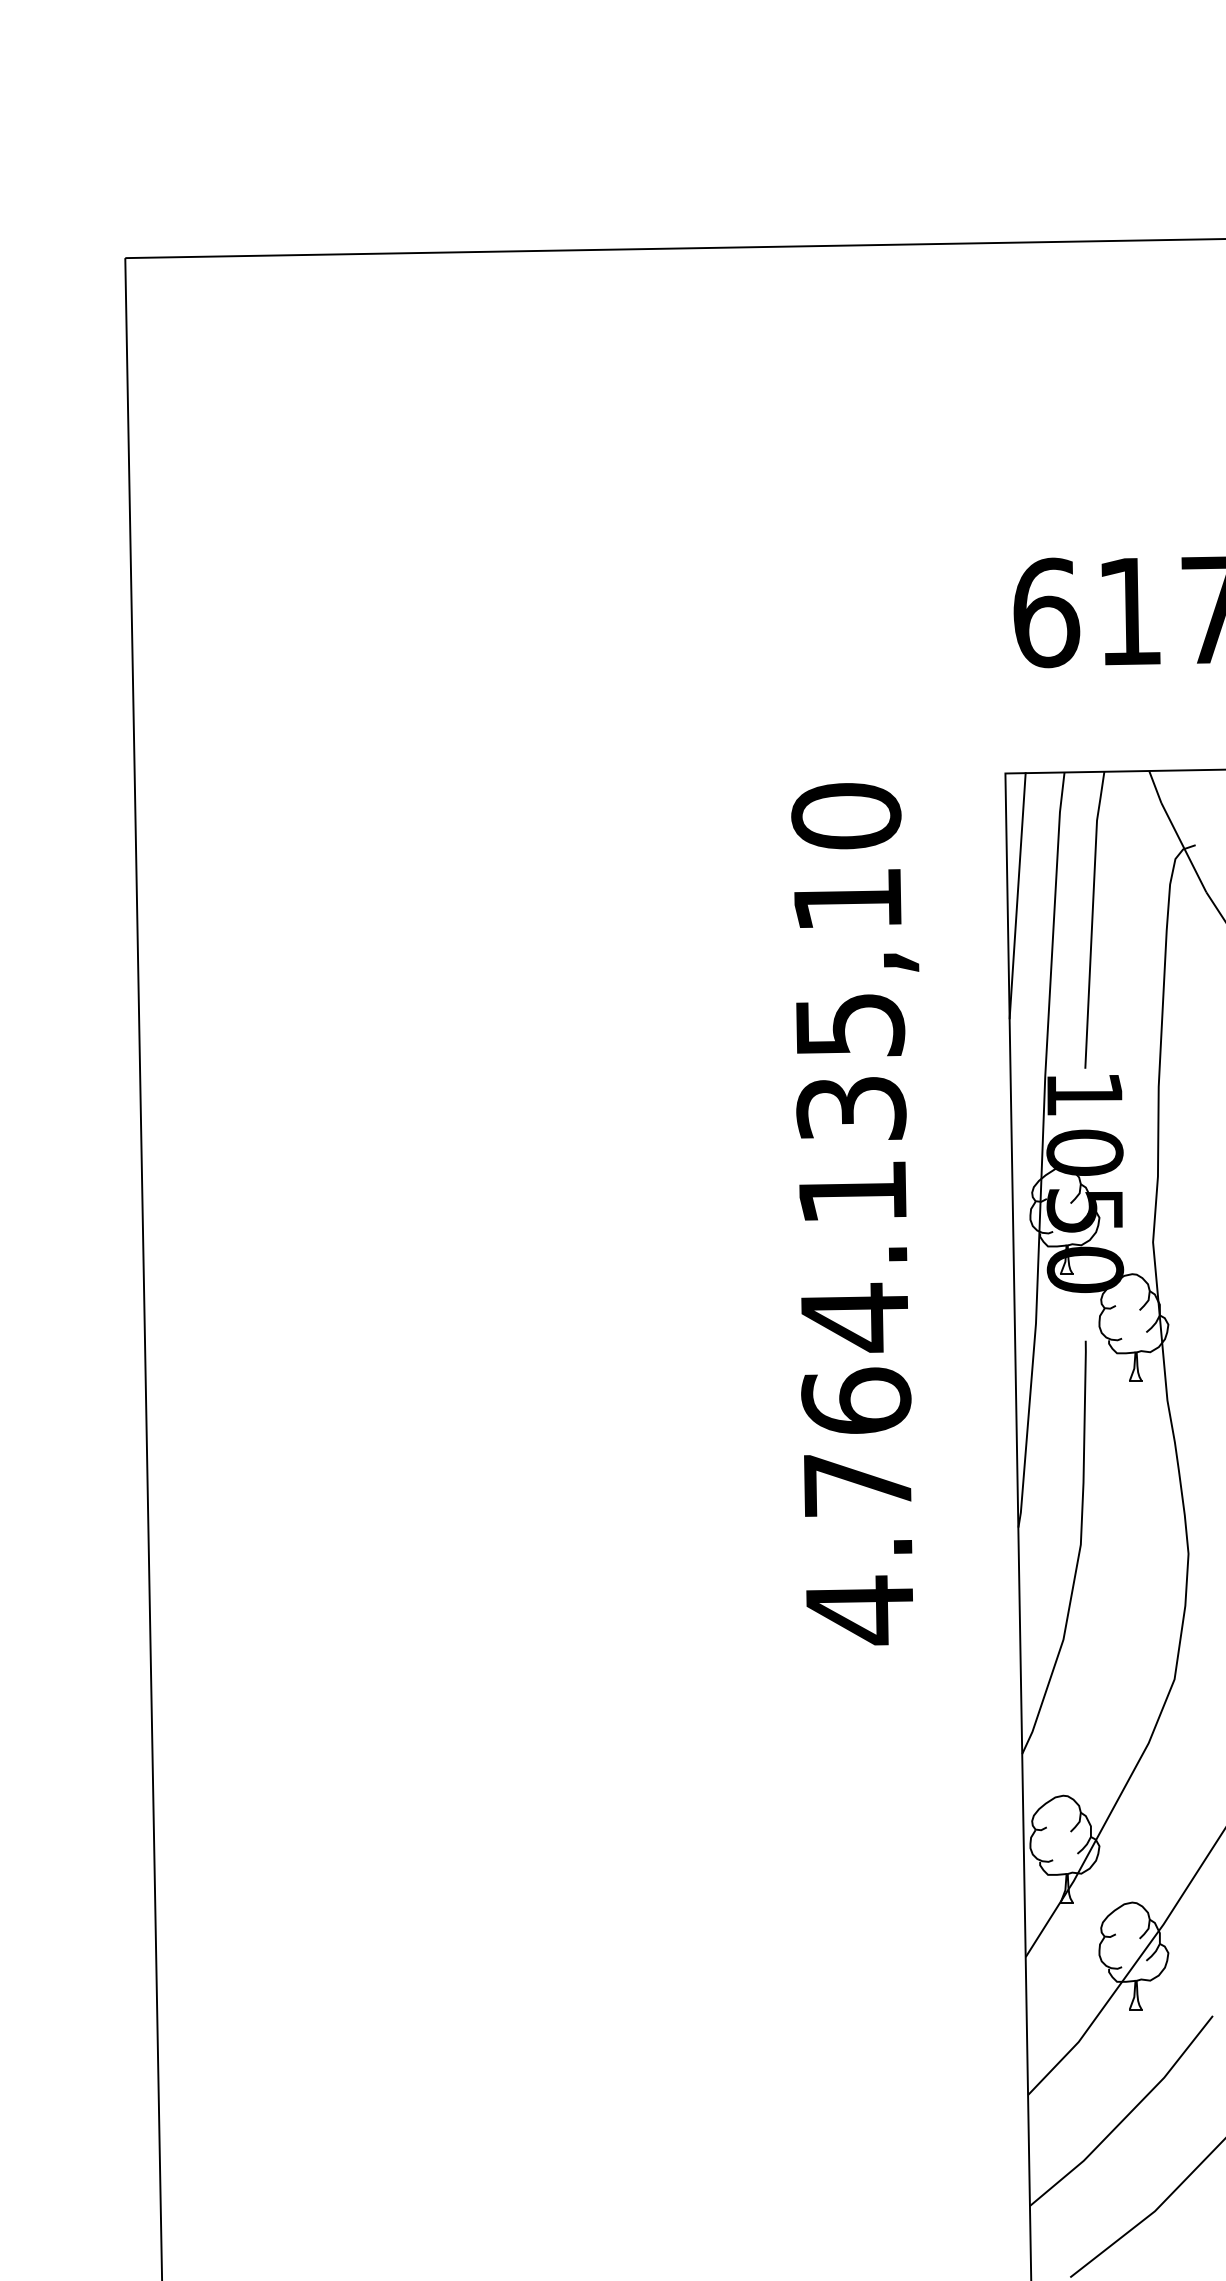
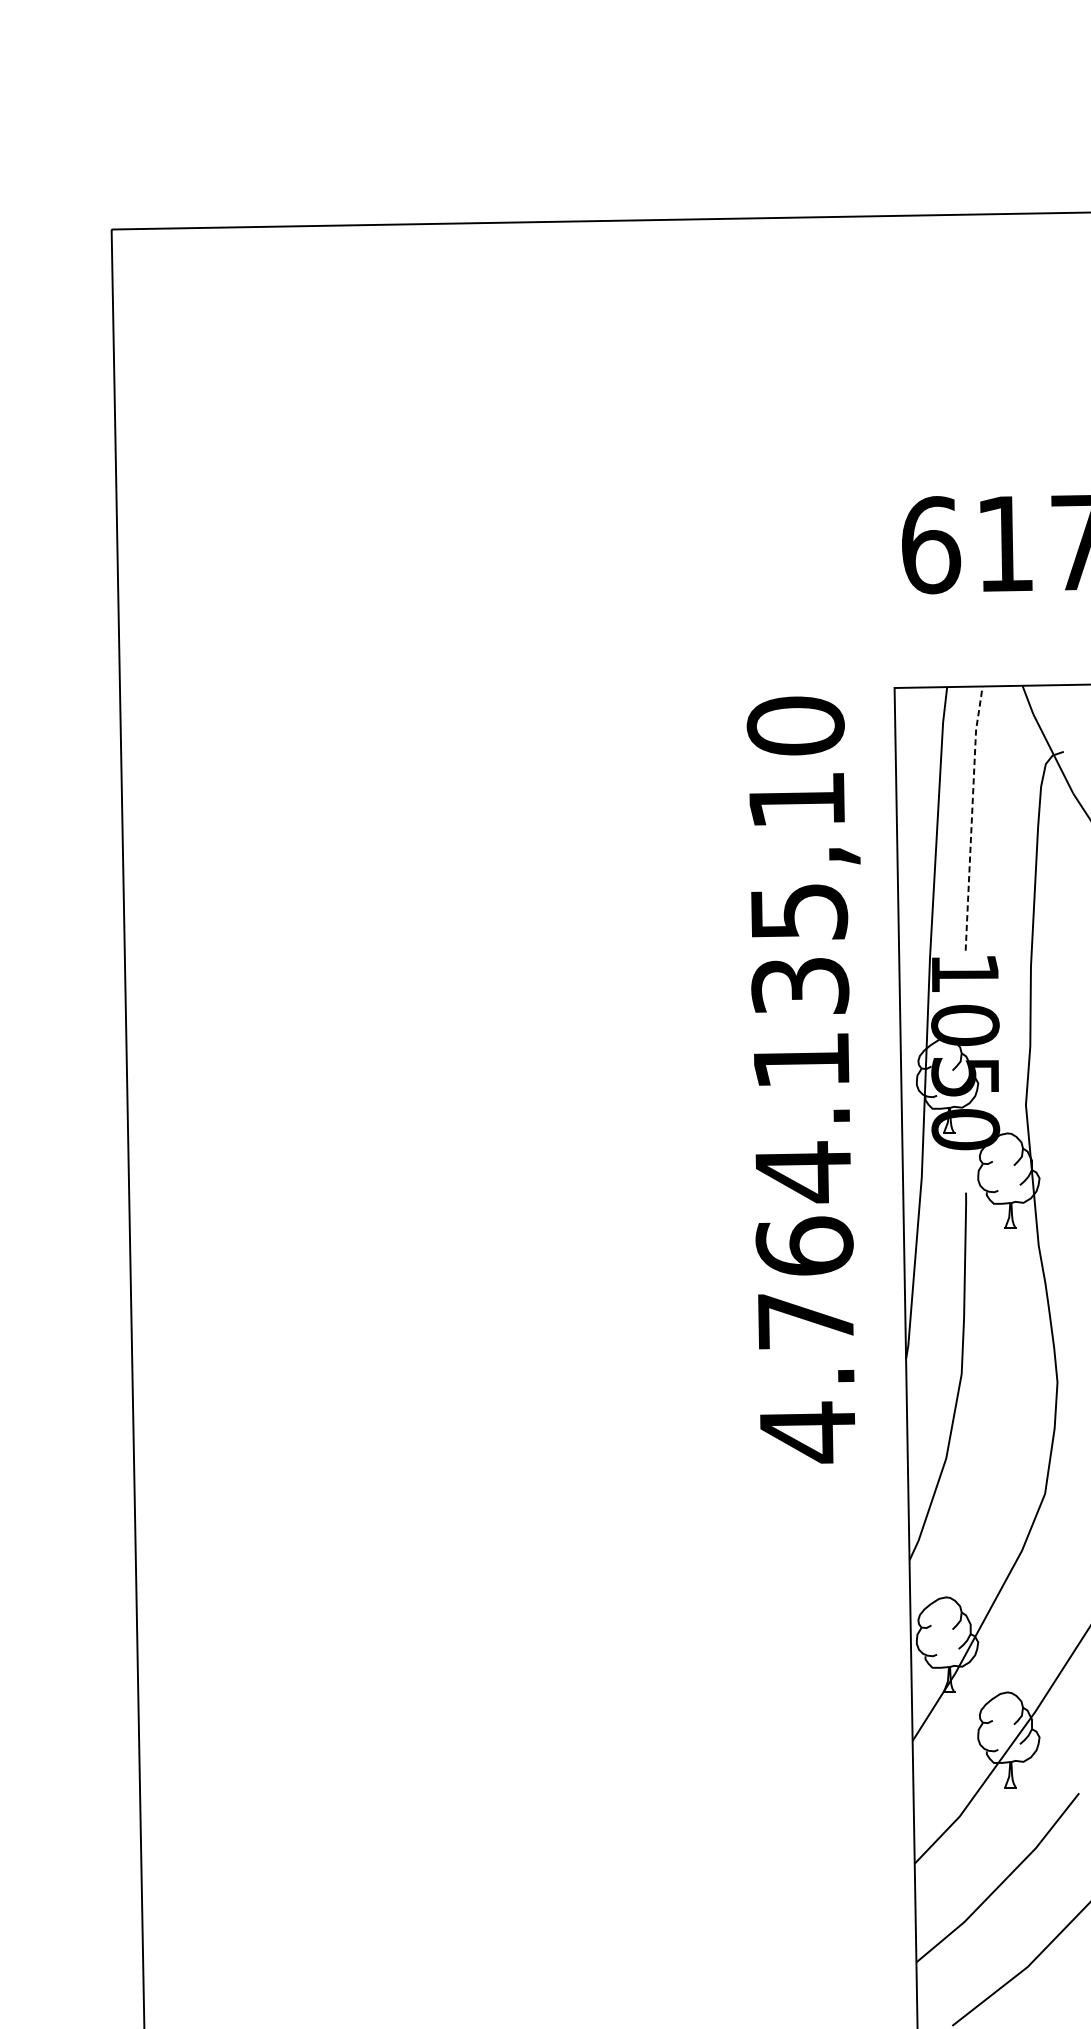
line: (1017, 895) -> (905, 796), removed
line: (1092, 918) -> (972, 817), solid -> dashed
text: (855, 1214) -> (803, 1080), moved

